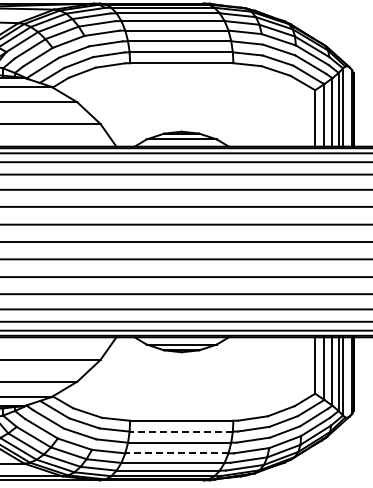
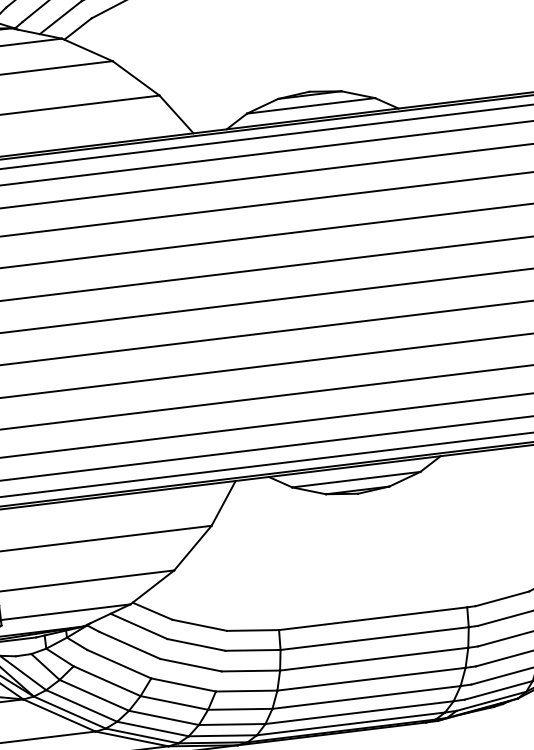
line: (181, 431) -> (375, 638), dashed -> solid
line: (176, 453) -> (370, 679), dashed -> solid

